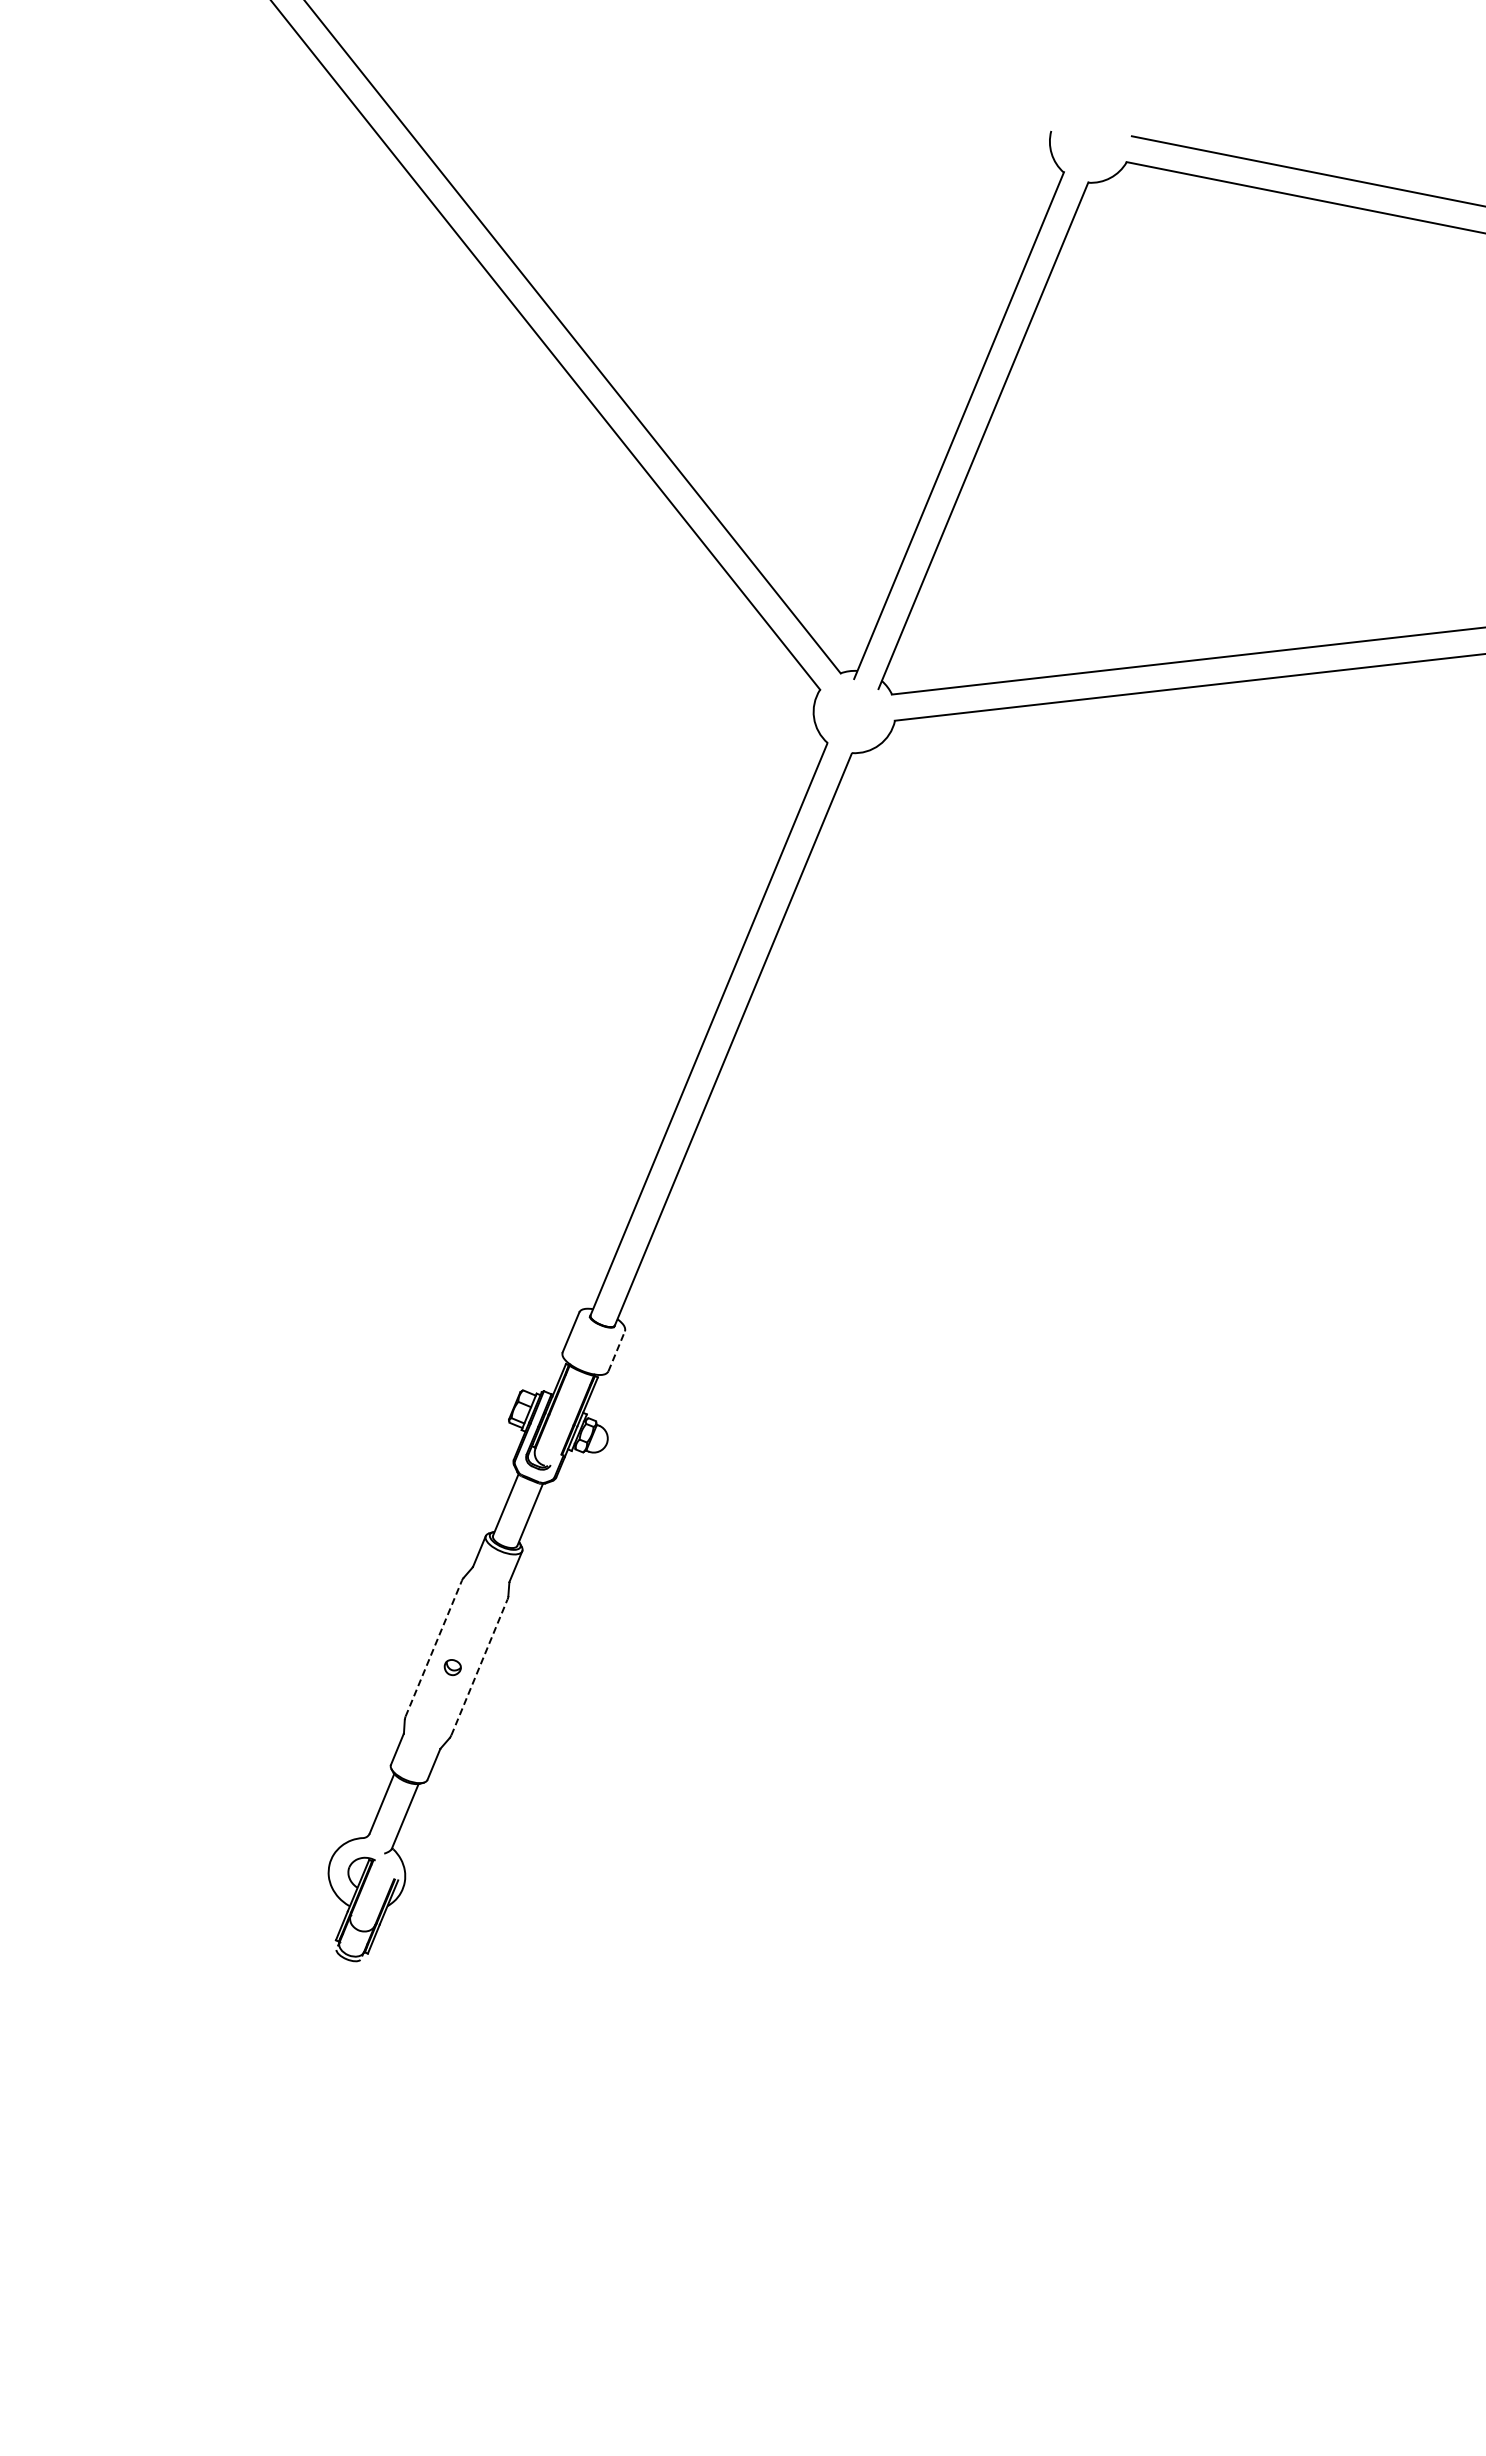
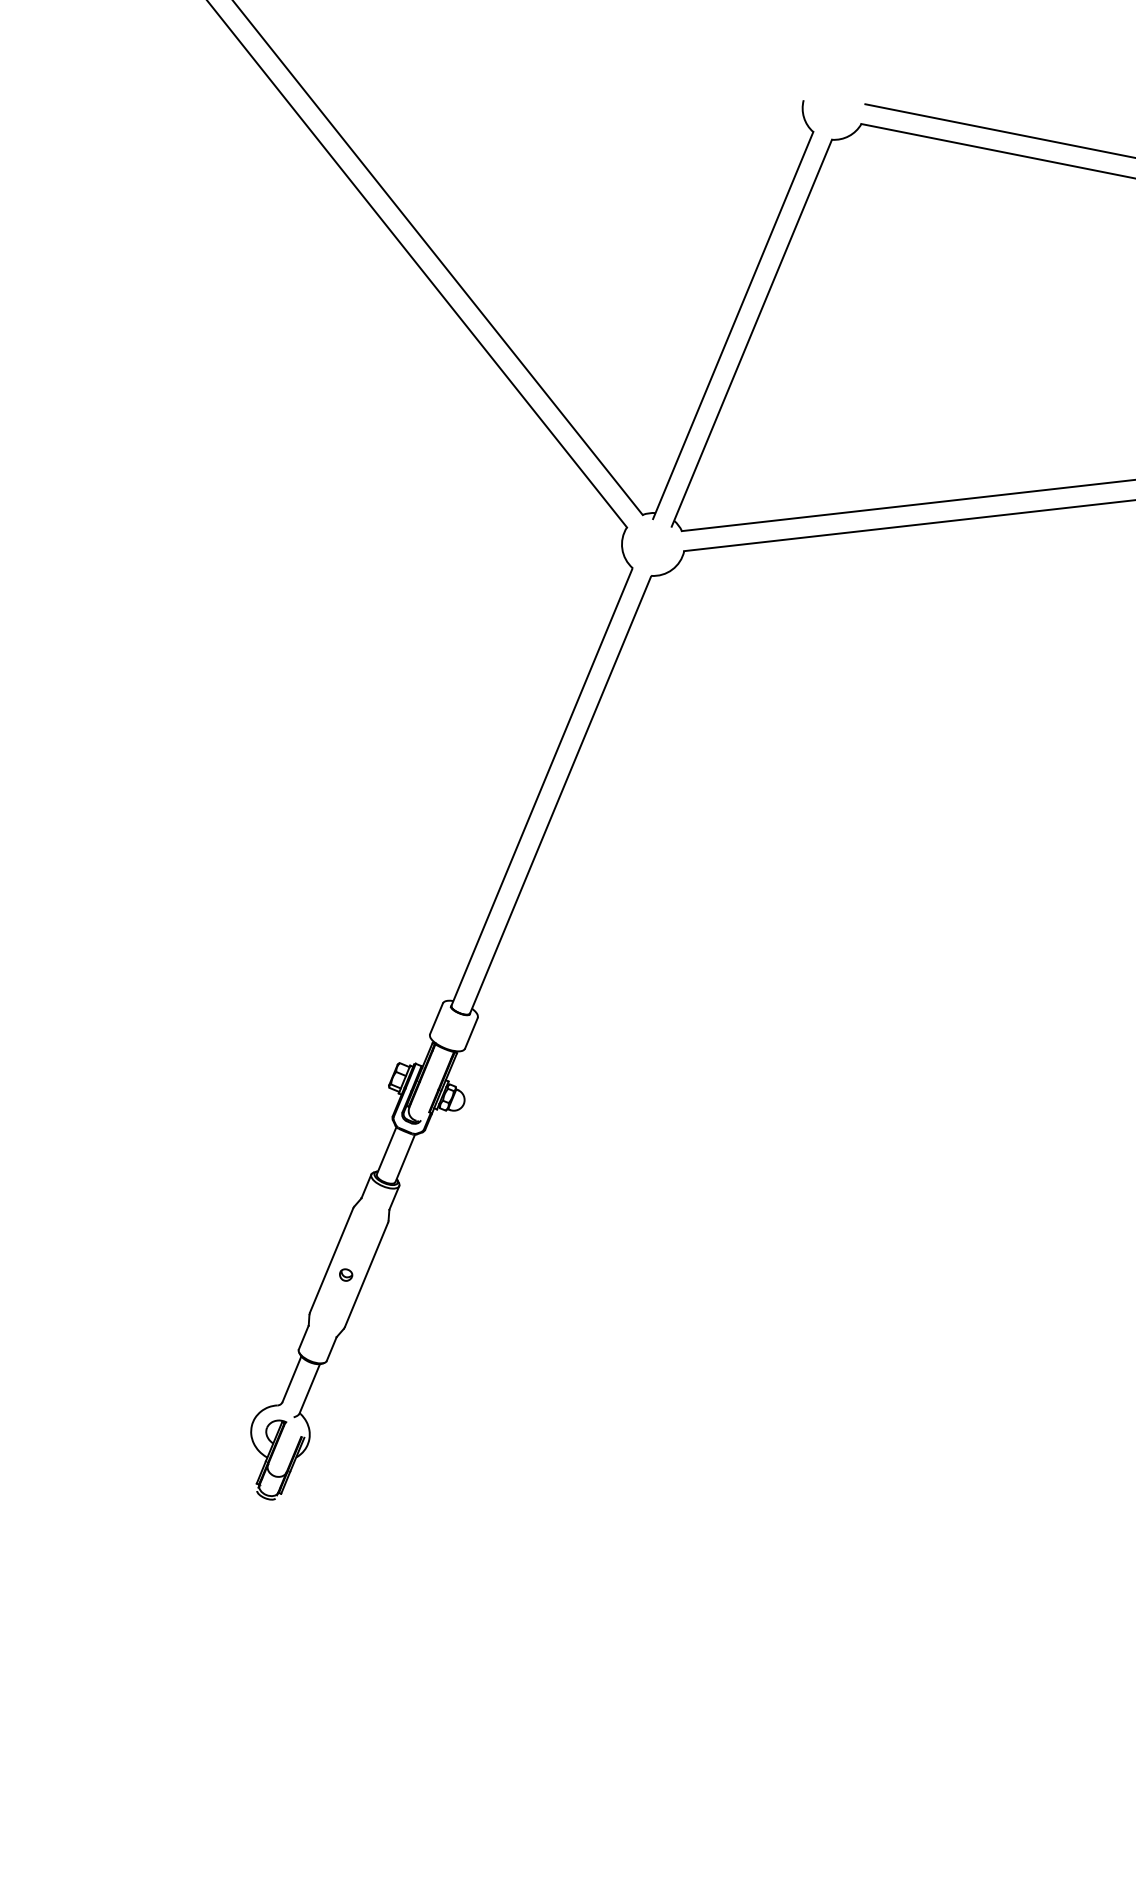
line: (616, 1351) -> (471, 1033), dashed -> solid
line: (433, 1648) -> (331, 1260), dashed -> solid
line: (479, 1666) -> (366, 1274), dashed -> solid

